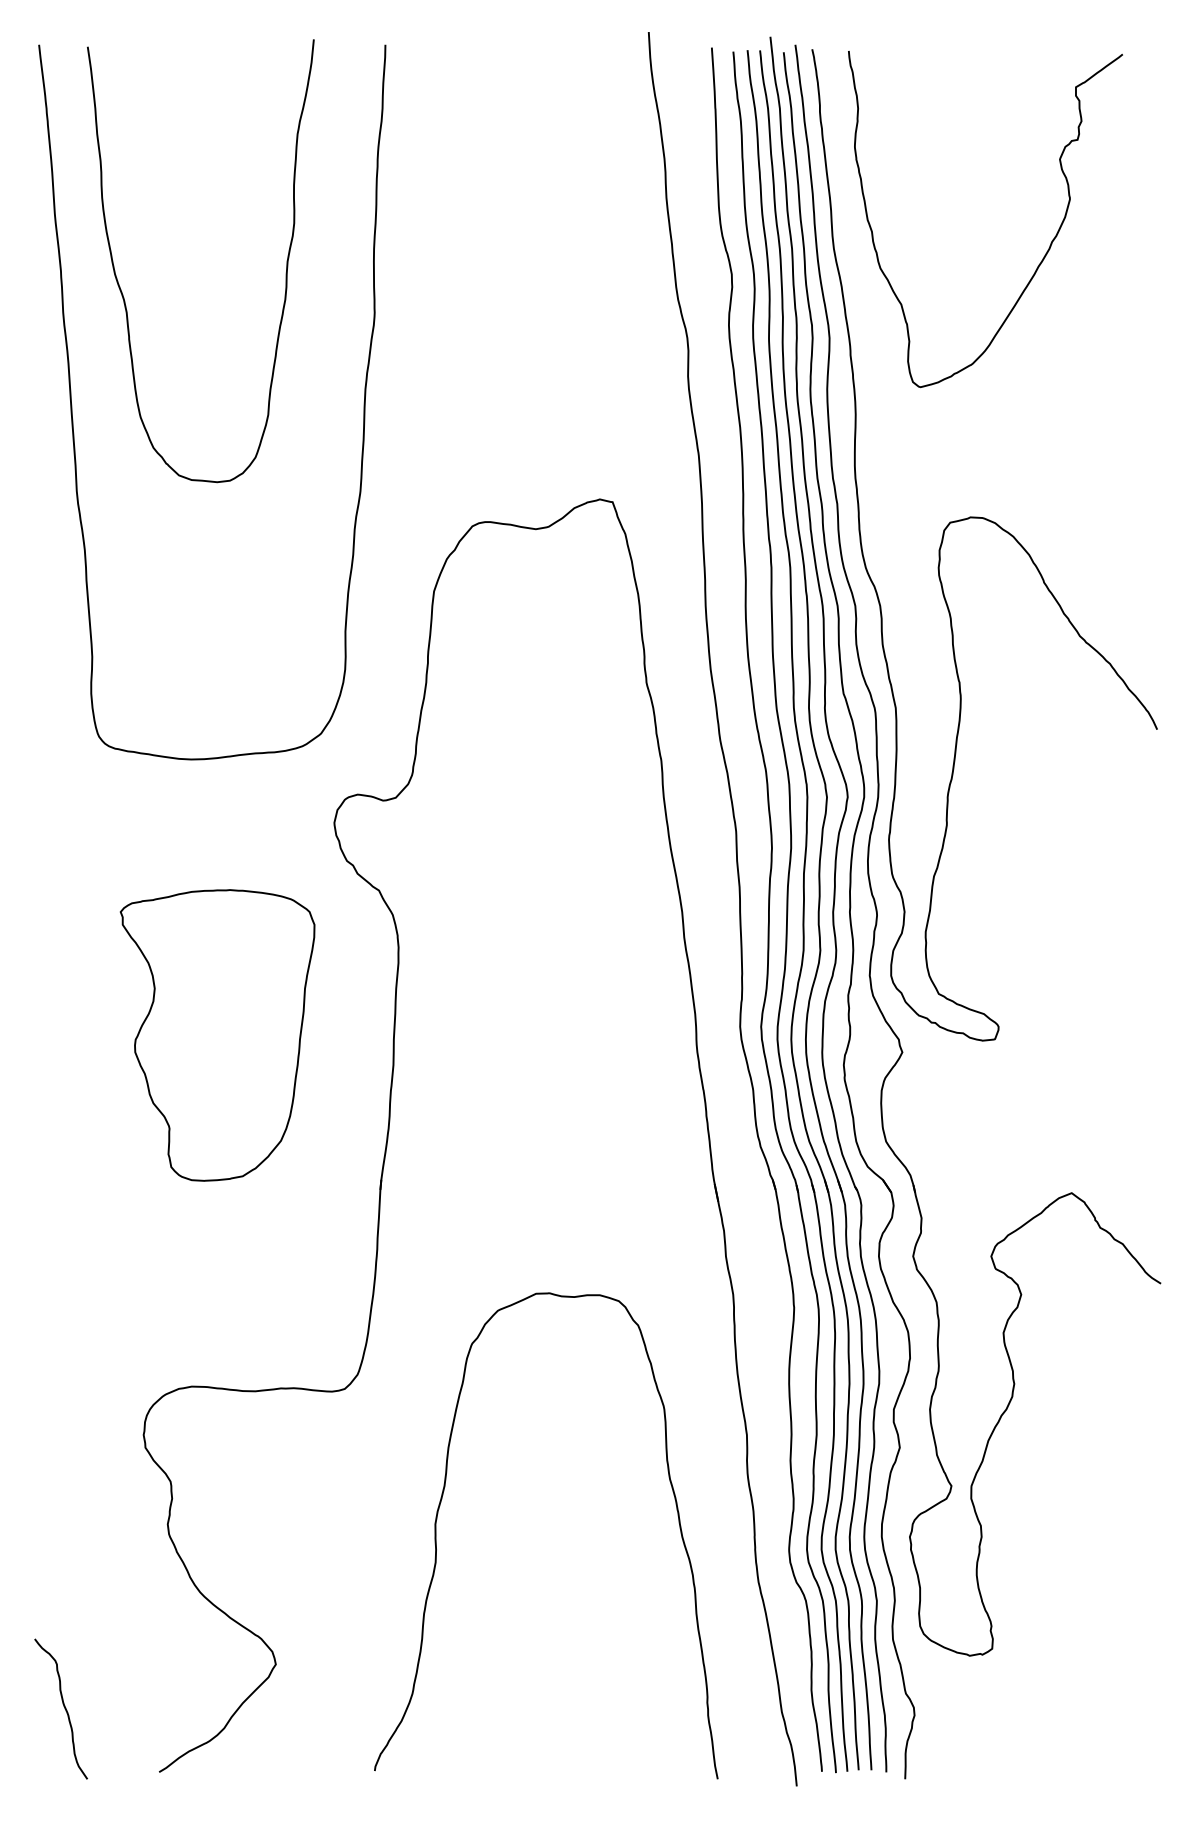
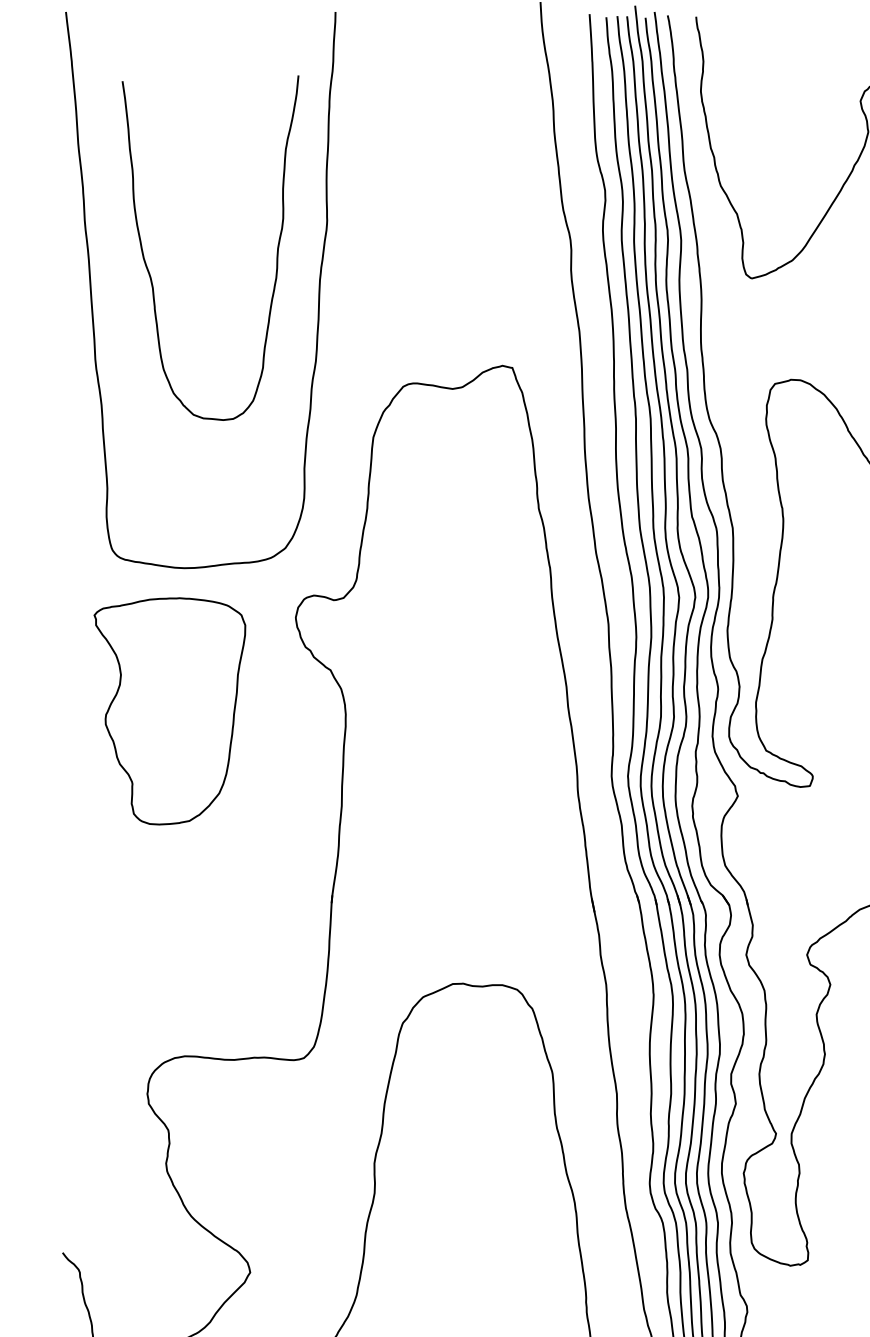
curve: (122, 291) -> (149, 271), moved
part: (217, 1035) -> (169, 711), moved

